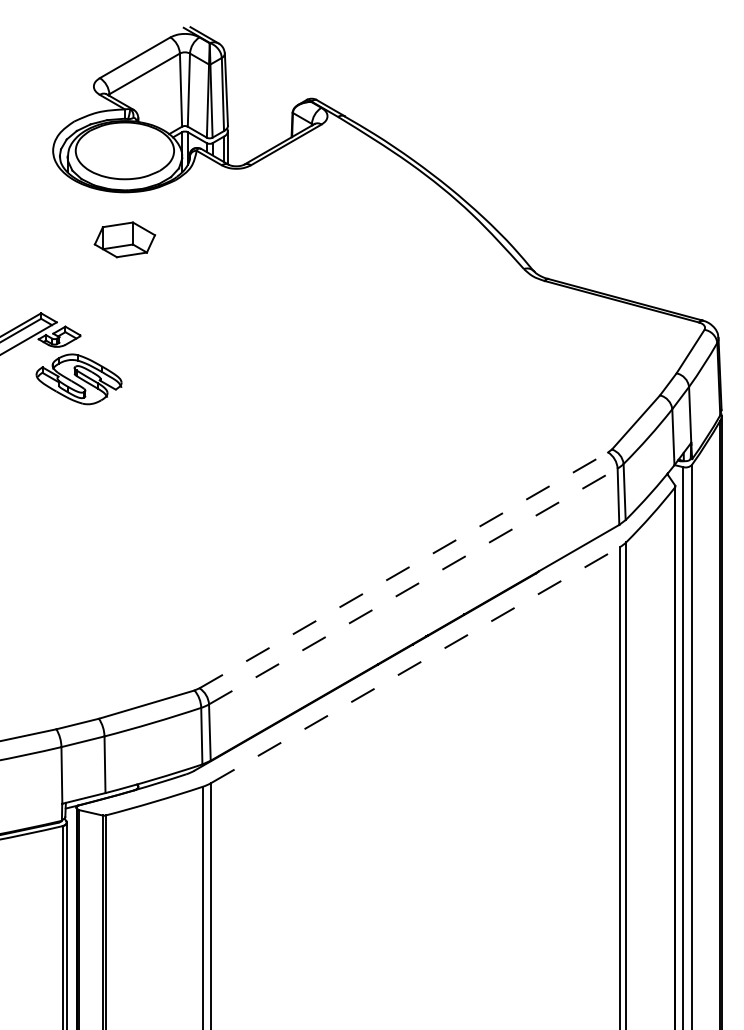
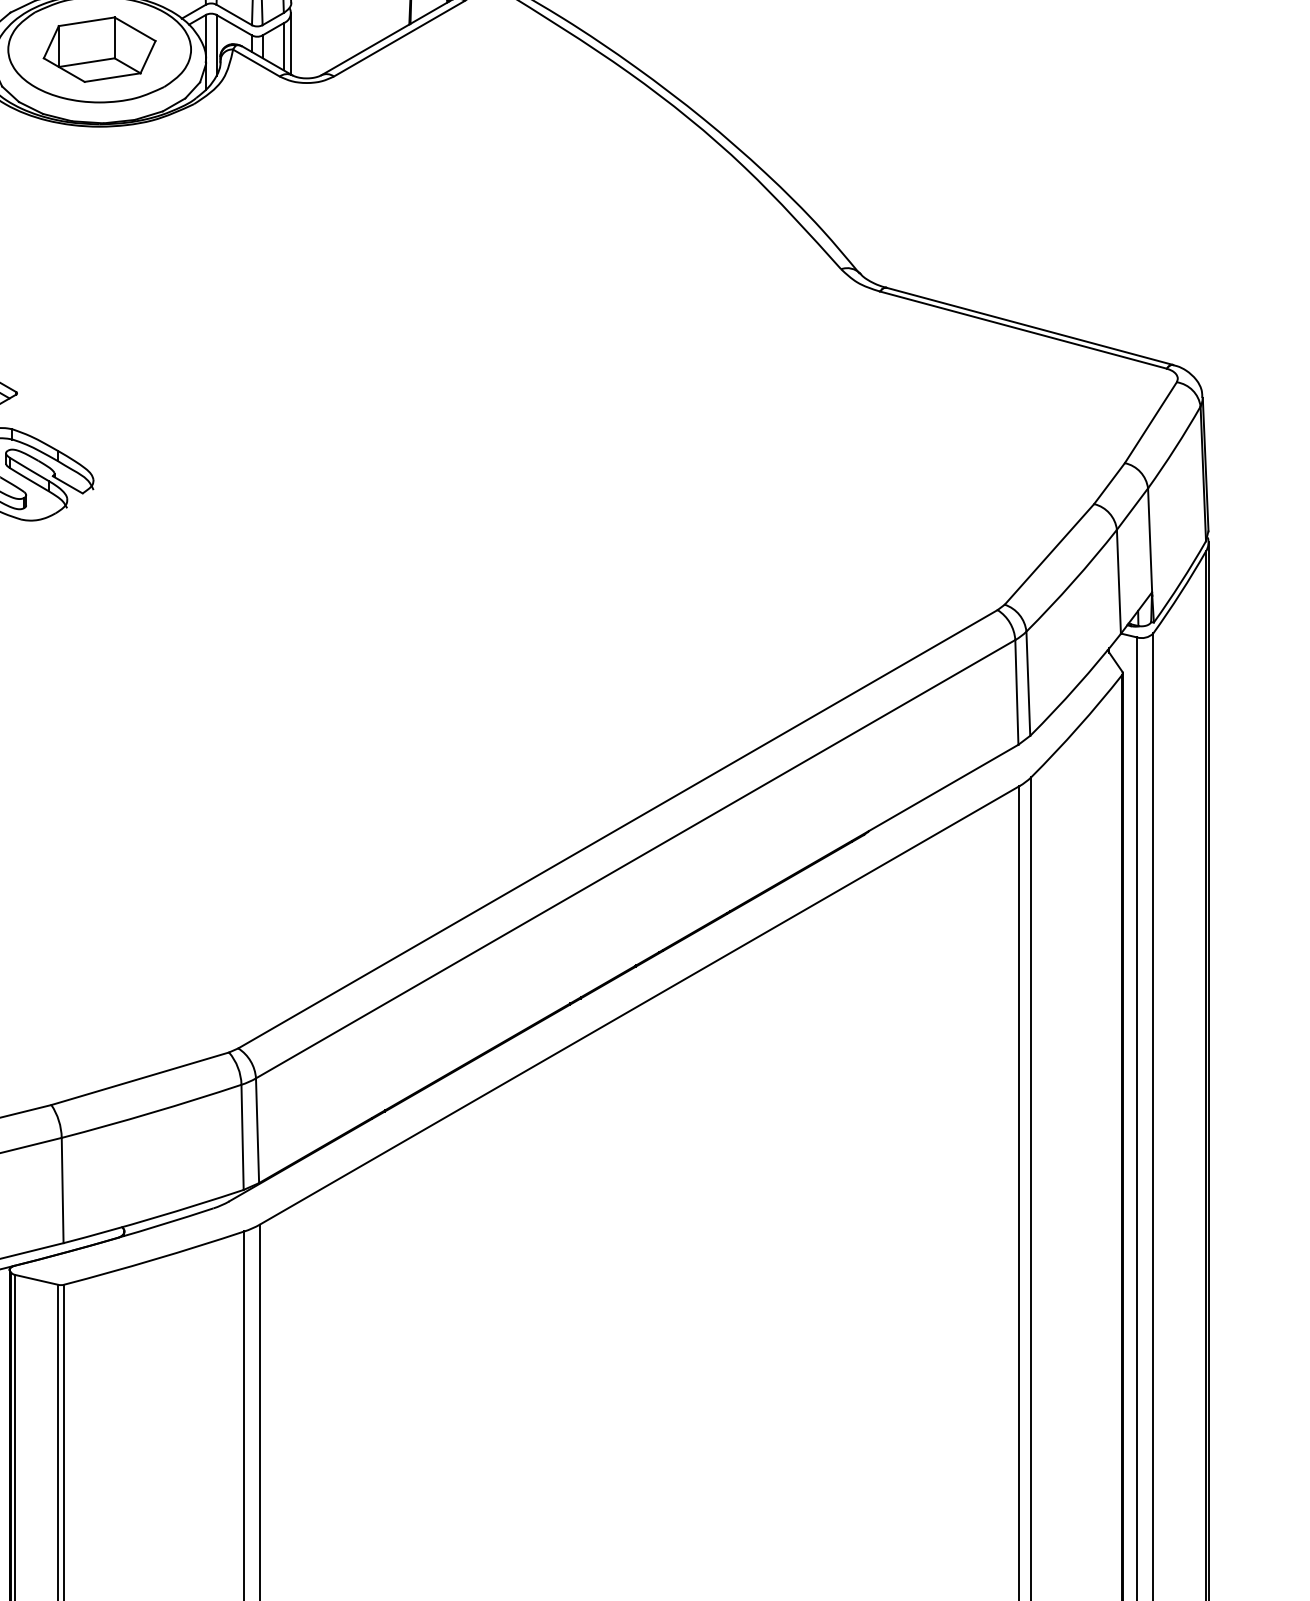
part: (124, 239) -> (98, 48), moved
line: (403, 570) -> (617, 829), dashed -> solid
line: (413, 586) -> (635, 859), dashed -> solid
line: (415, 665) -> (639, 1006), dashed -> solid

